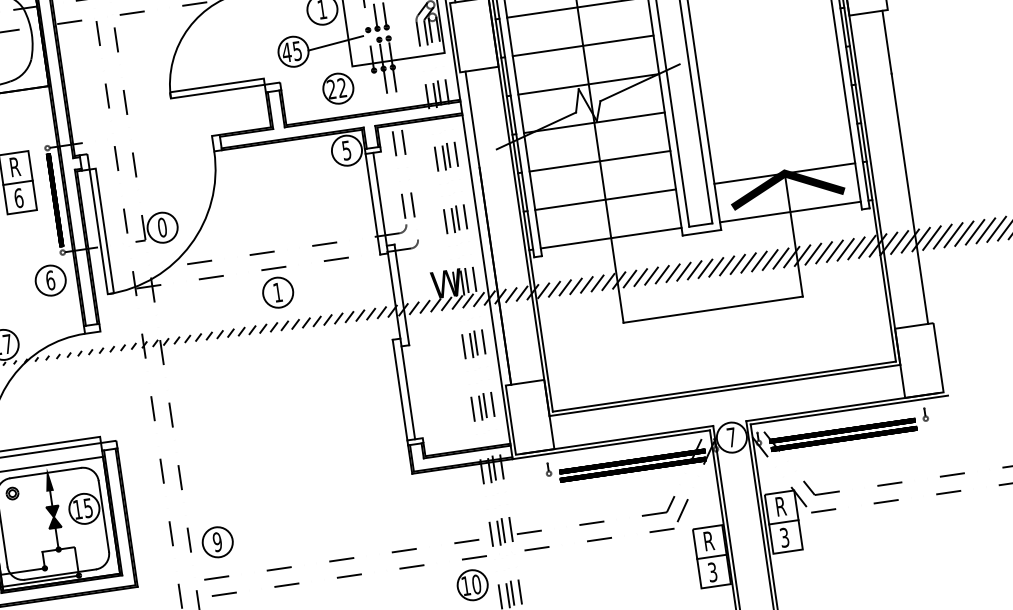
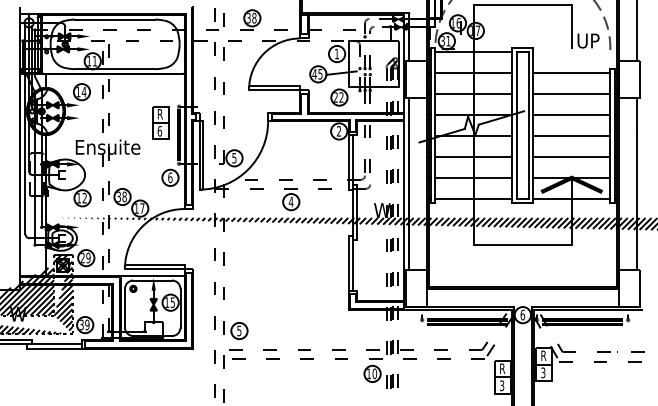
line: (761, 19) -> (571, 93), added
line: (767, 57) -> (571, 114), added
line: (772, 96) -> (571, 135), added
line: (778, 134) -> (571, 156), added
text: (347, 150) -> (339, 131), 5 -> 2
text: (162, 226) -> (234, 157), 0 -> 5
text: (276, 291) -> (290, 201), 1 -> 4
text: (731, 436) -> (522, 314), 7 -> 6
text: (217, 541) -> (239, 330), 9 -> 5

